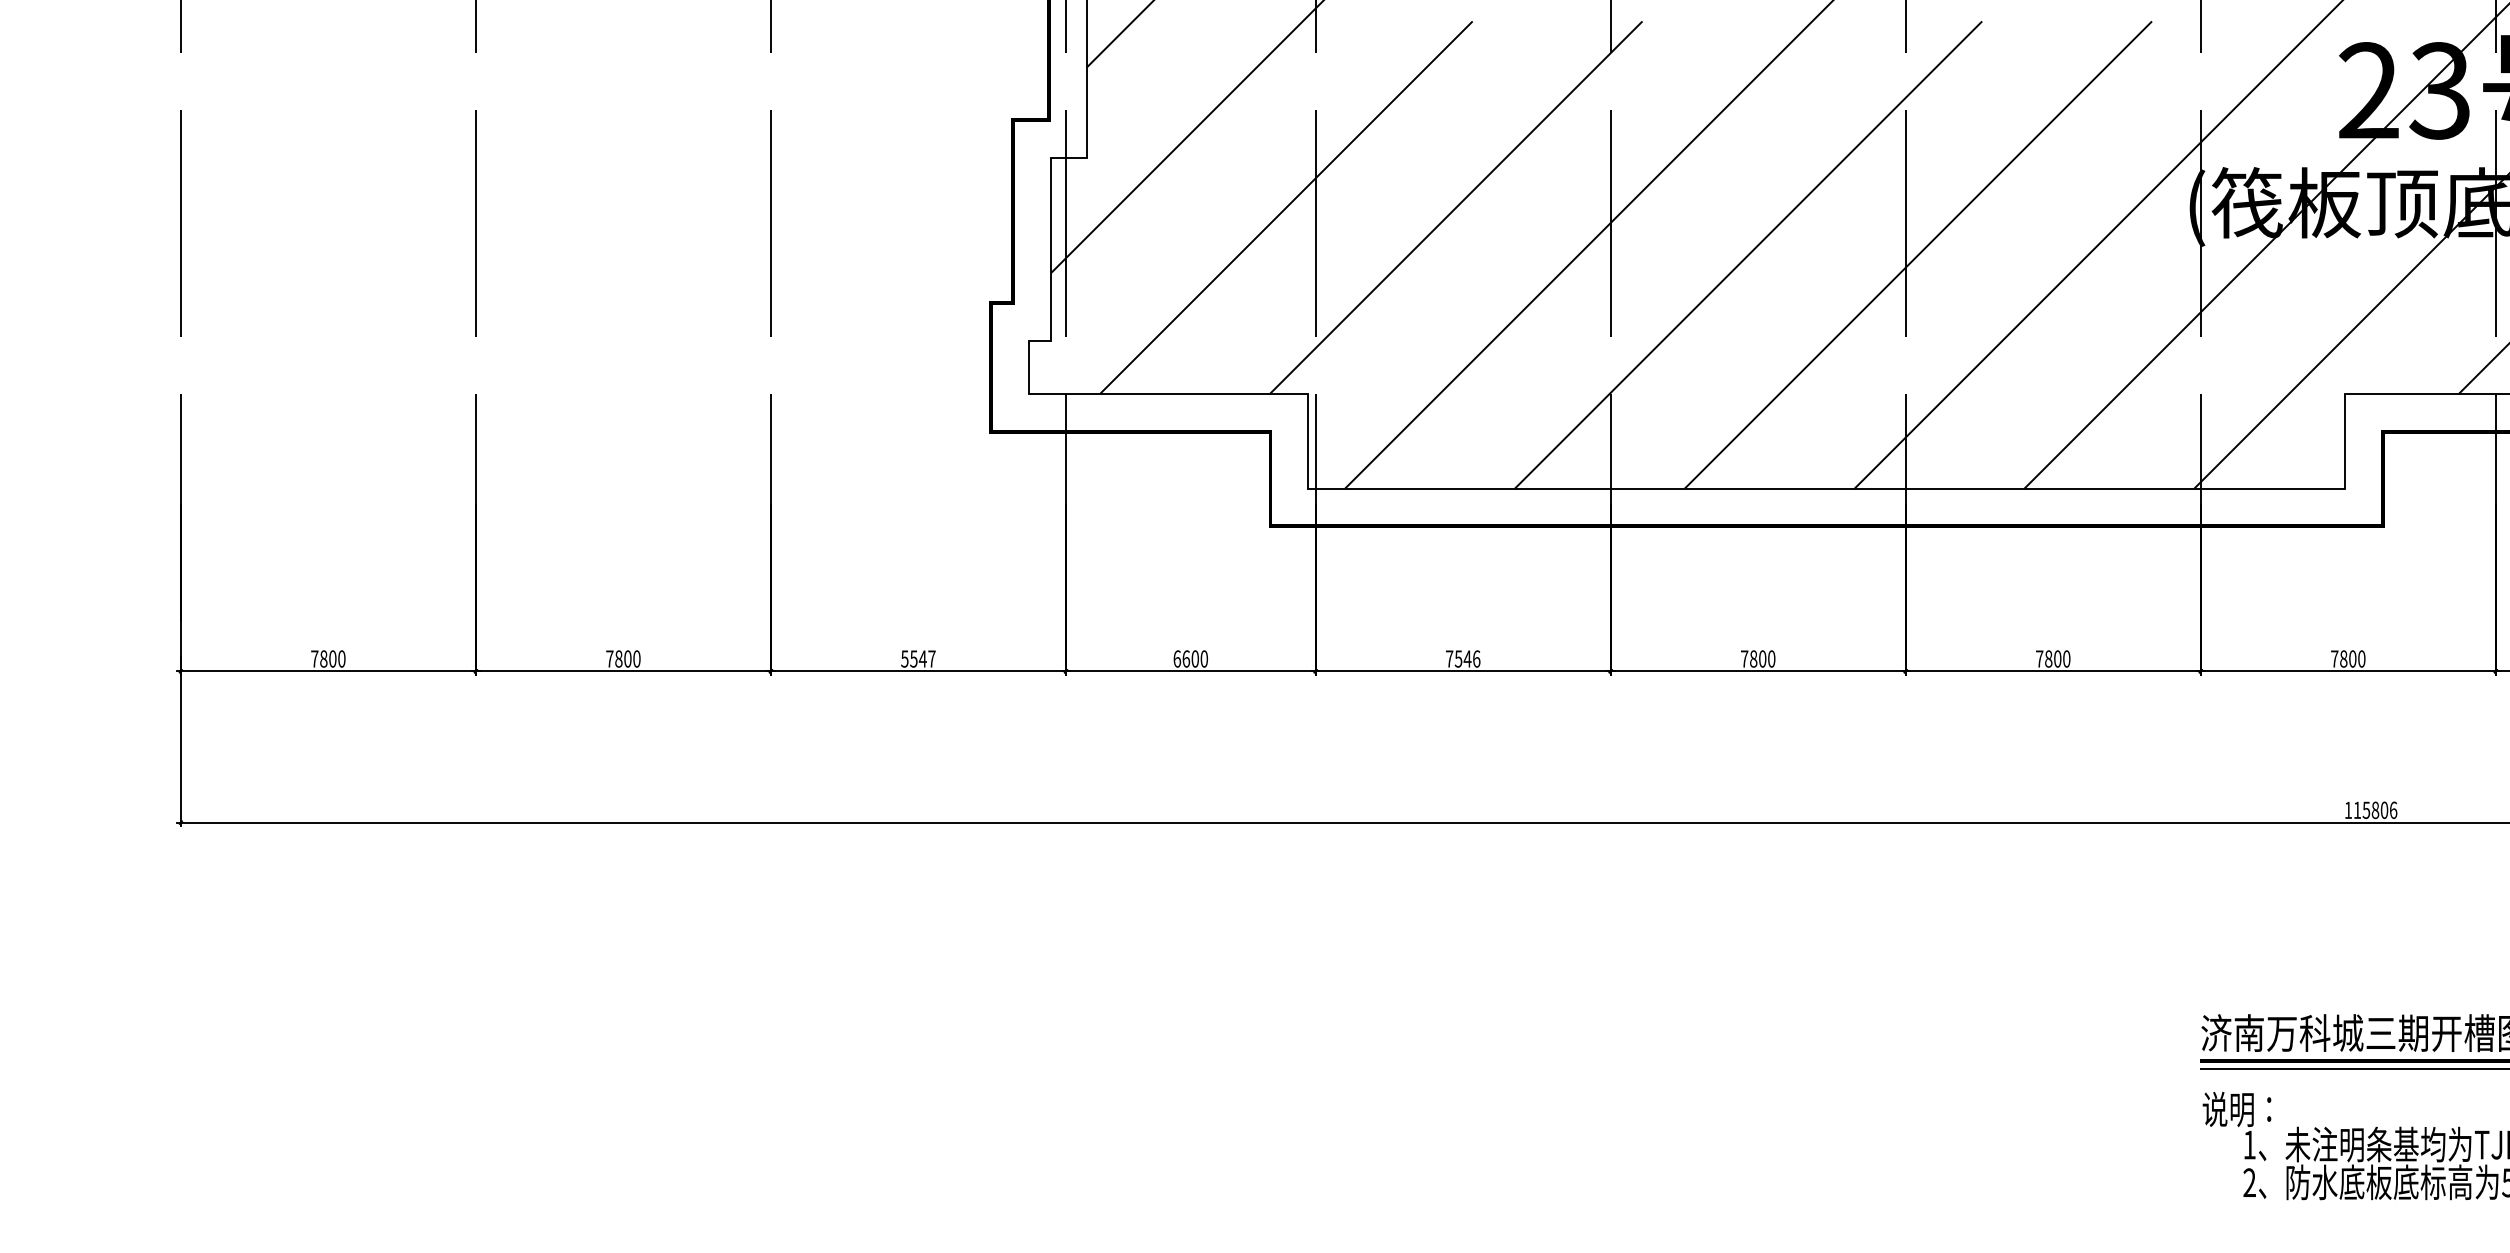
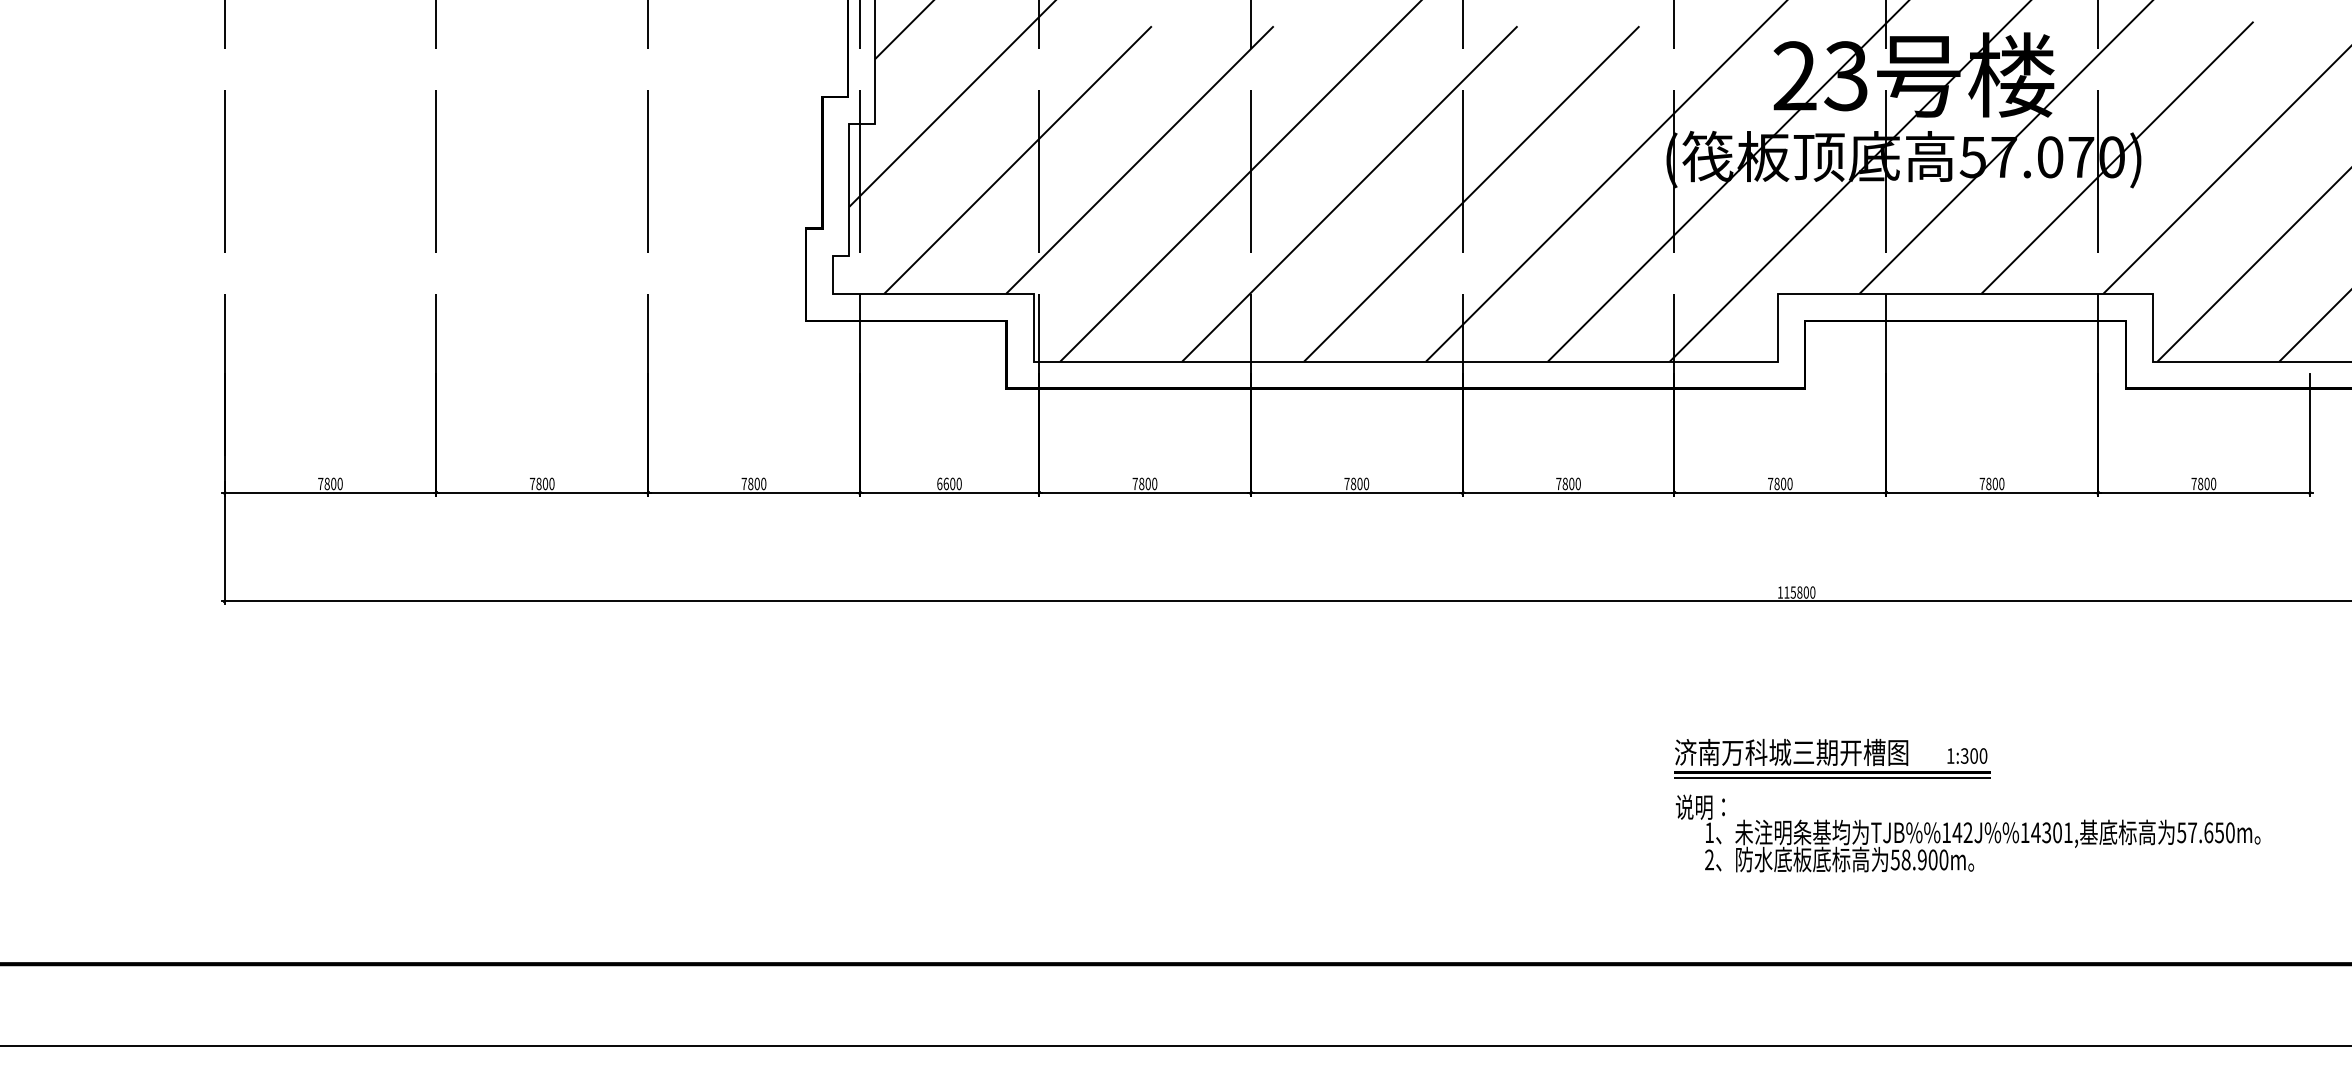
text: (917, 658) -> (753, 483), 5547 -> 7800
text: (1468, 658) -> (1148, 483), 7546 -> 7800
text: (2393, 810) -> (1812, 592), 115806 -> 115800

